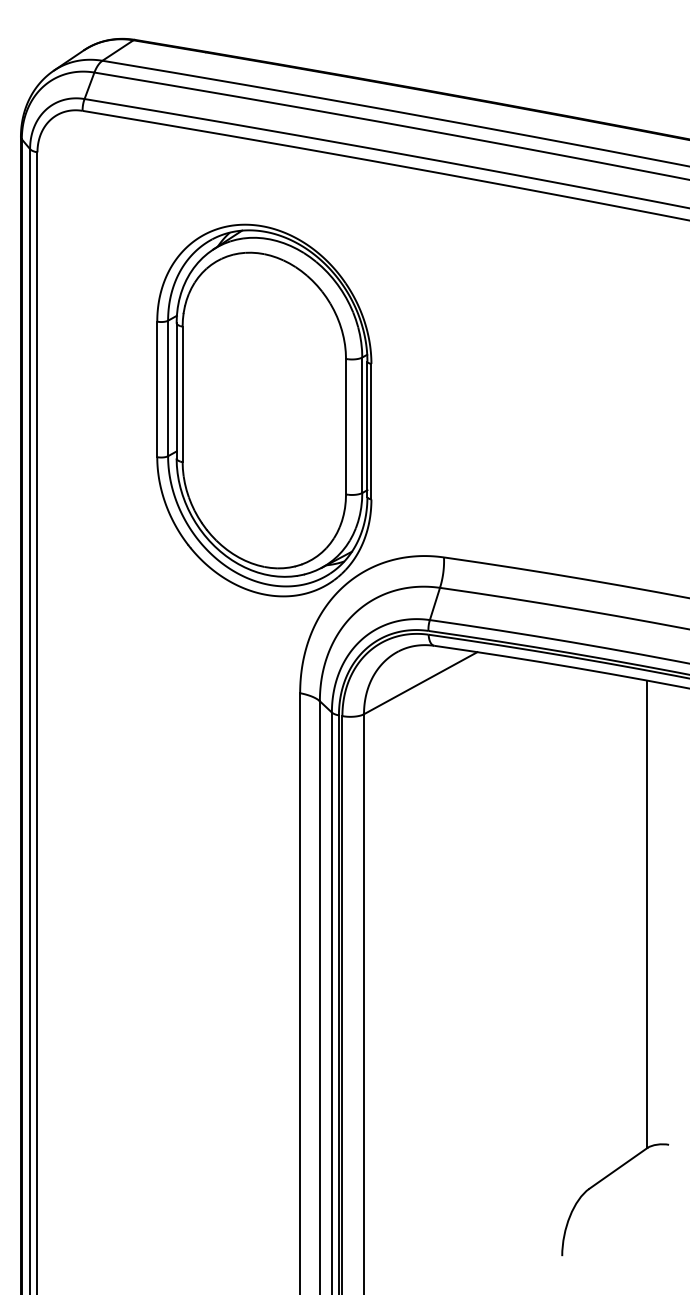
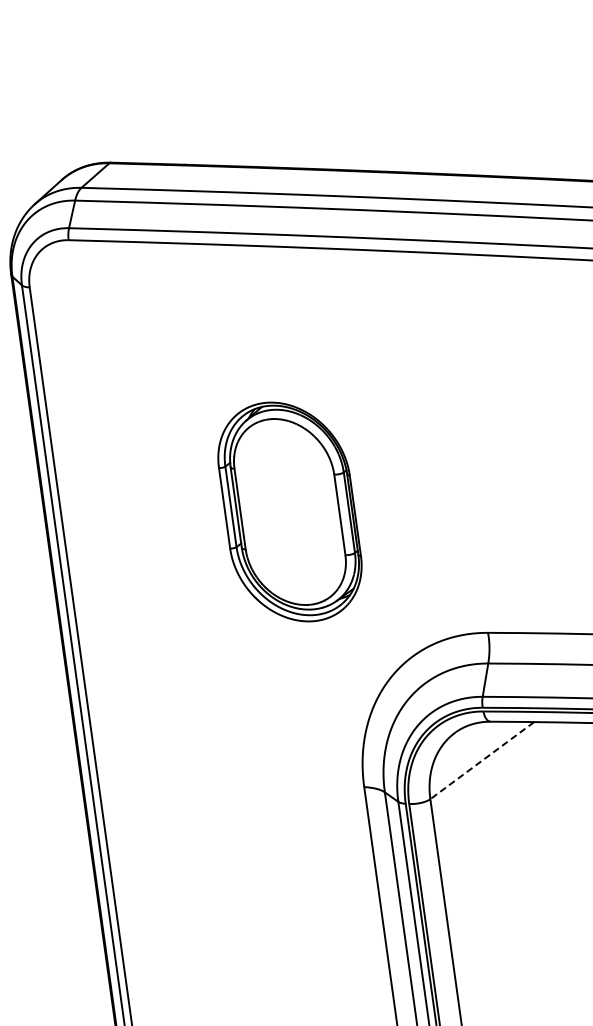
part: (264, 410) -> (290, 511), size x0.6
line: (420, 683) -> (482, 760), solid -> dashed

